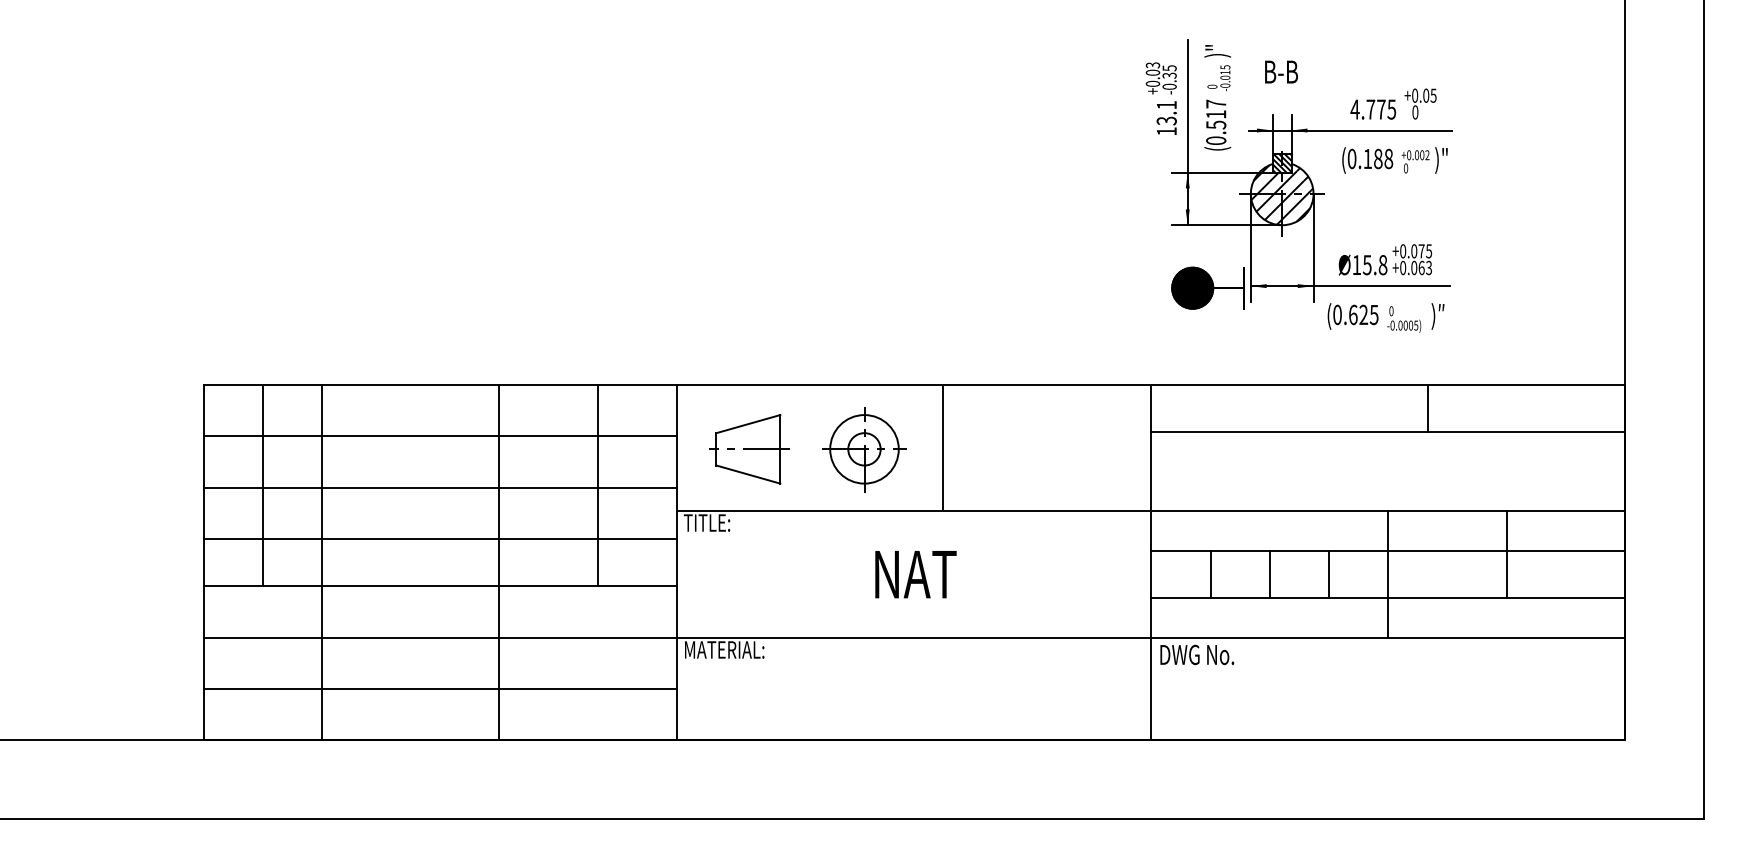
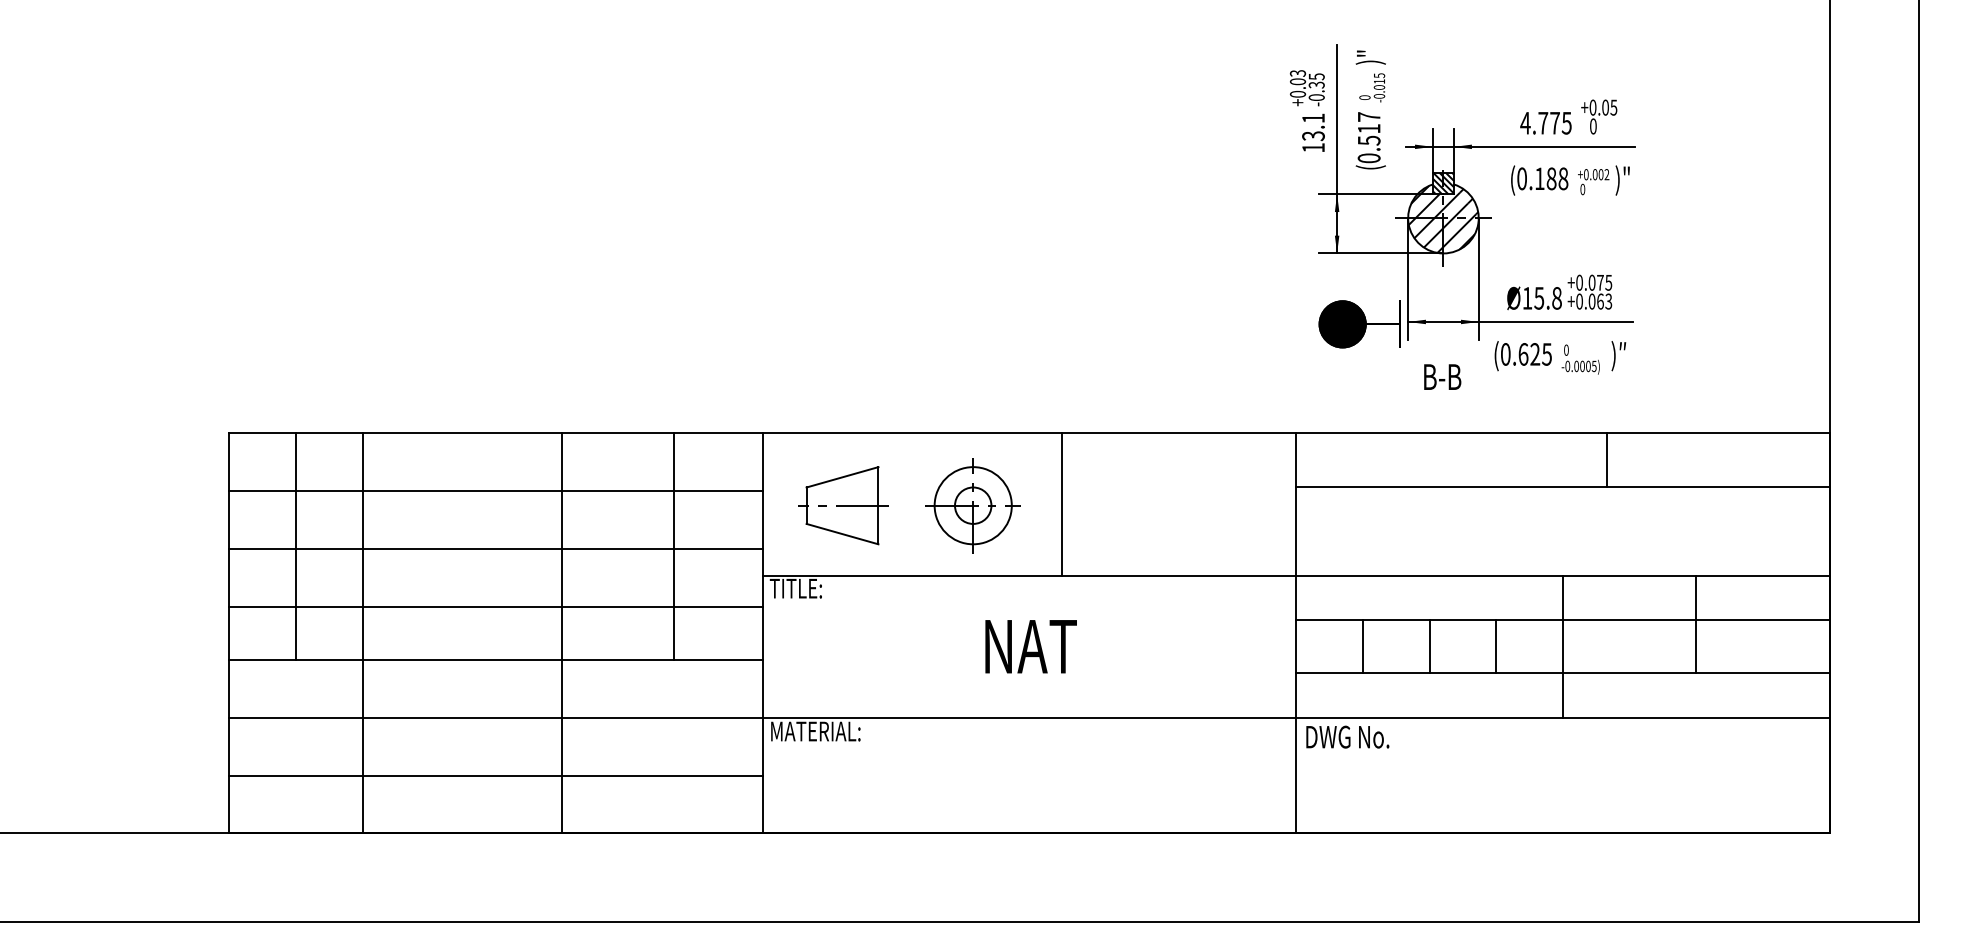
text: (1281, 71) -> (1442, 376), moved

